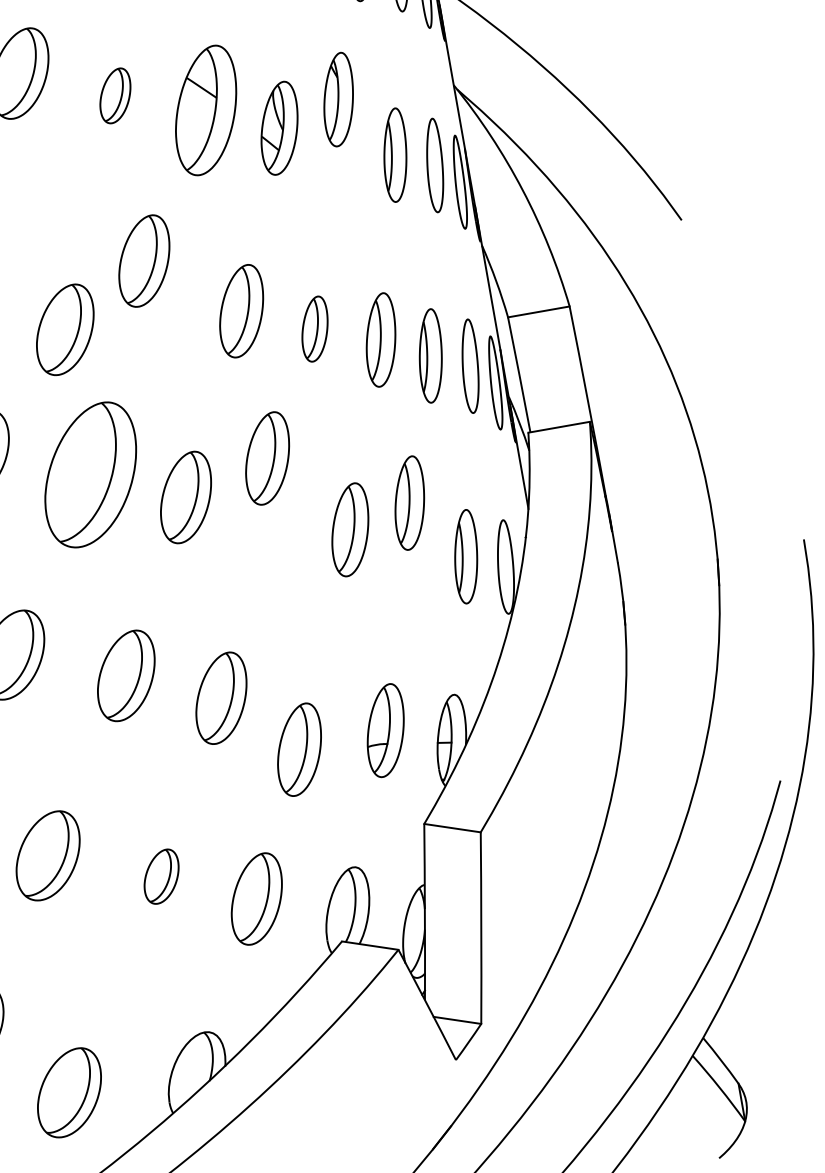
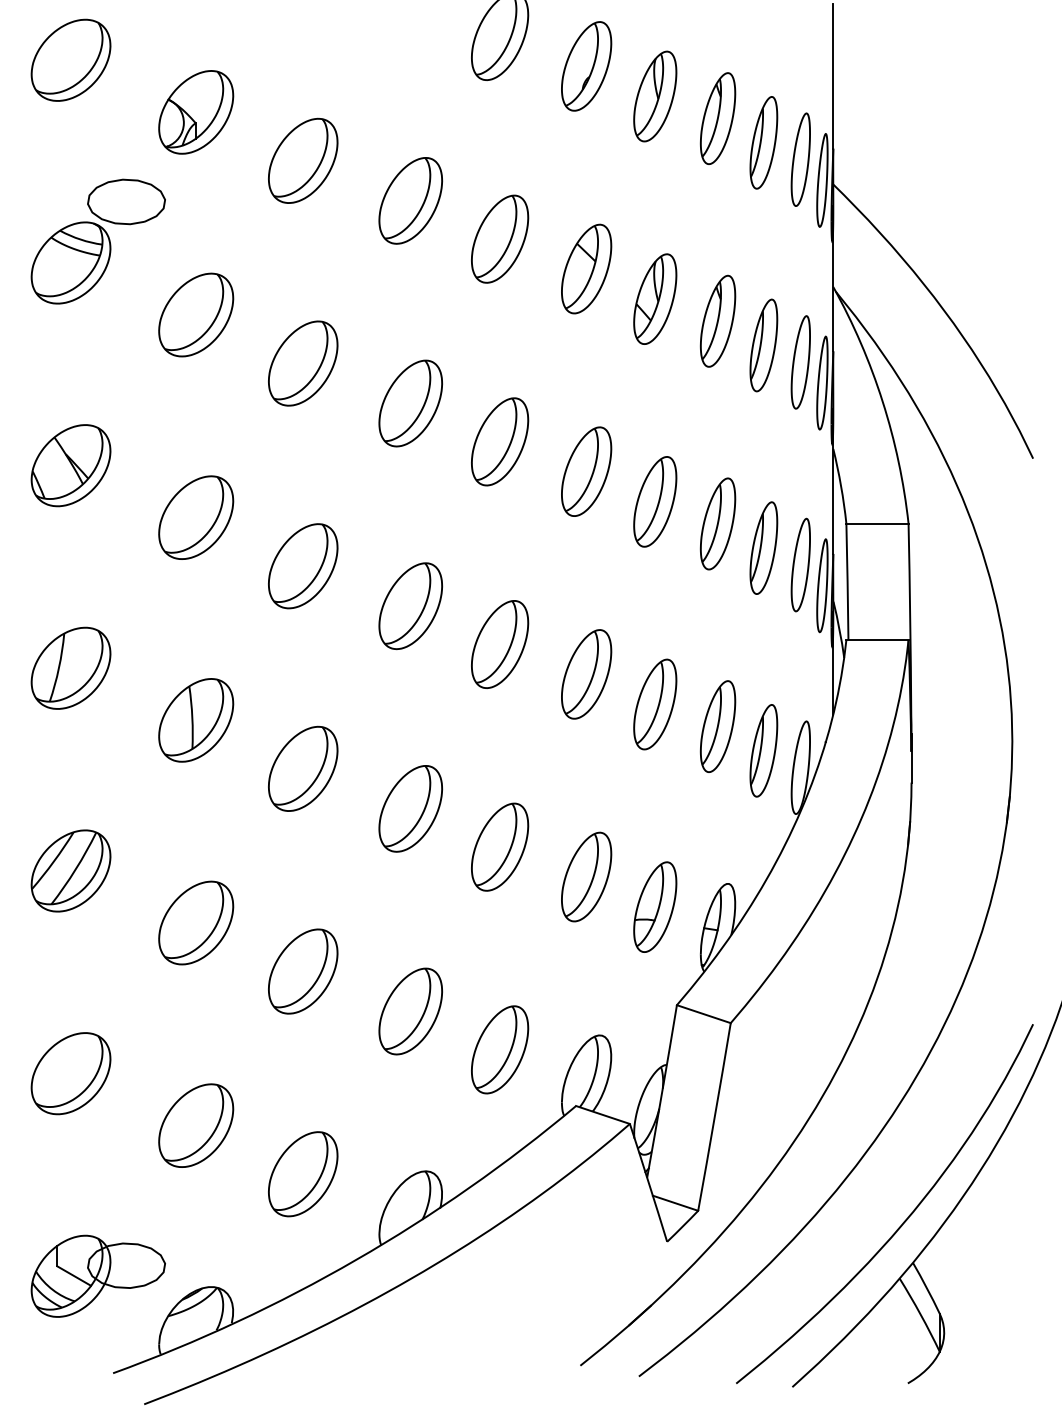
part: (115, 95) -> (500, 238), size x1.67
part: (337, 98) -> (717, 320), moved
part: (206, 109) -> (586, 268), size x0.71
part: (144, 260) -> (500, 441), moved
part: (315, 328) -> (655, 501), size x1.43
part: (65, 329) -> (410, 403), moved
part: (267, 458) -> (586, 674), moved
part: (90, 475) -> (410, 606), size x0.62
part: (409, 503) -> (717, 726), moved
part: (299, 749) -> (586, 876), moved
part: (161, 876) -> (410, 1011), size x1.67
part: (69, 1093) -> (303, 1174), moved

